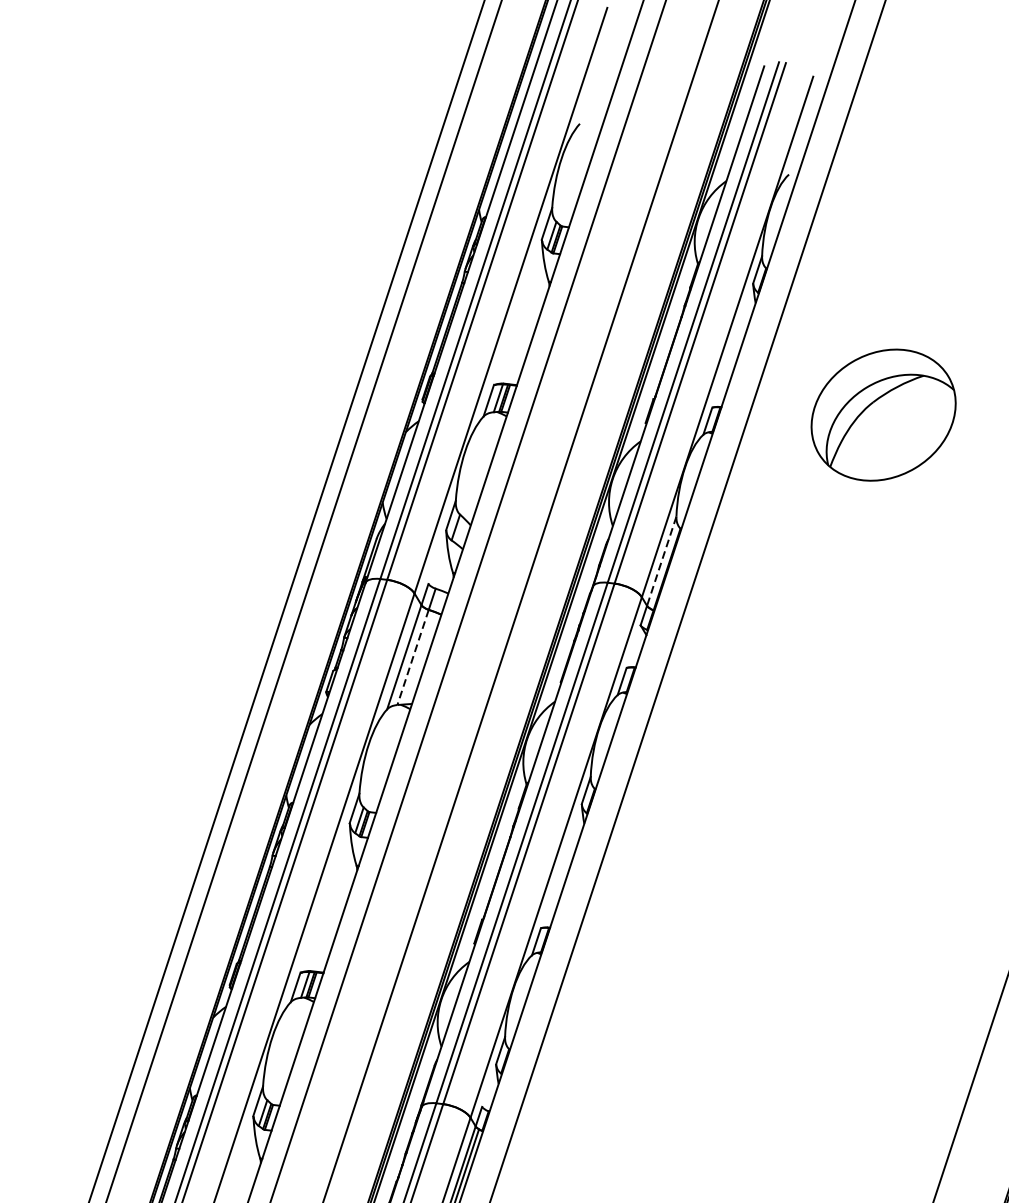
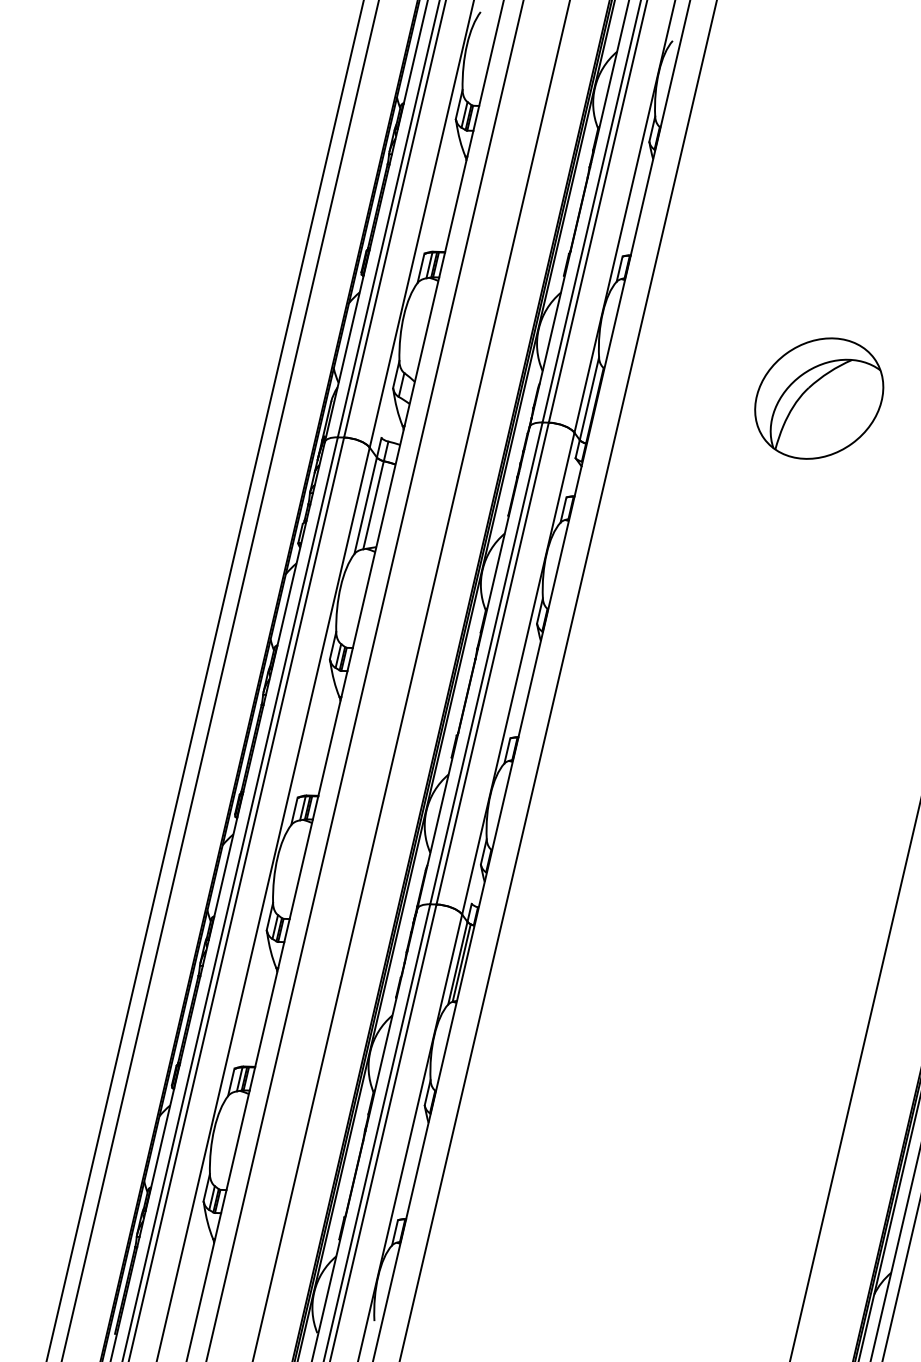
part: (883, 415) -> (819, 398), moved
line: (661, 562) -> (589, 399), dashed -> solid
line: (412, 657) -> (373, 505), dashed -> solid

